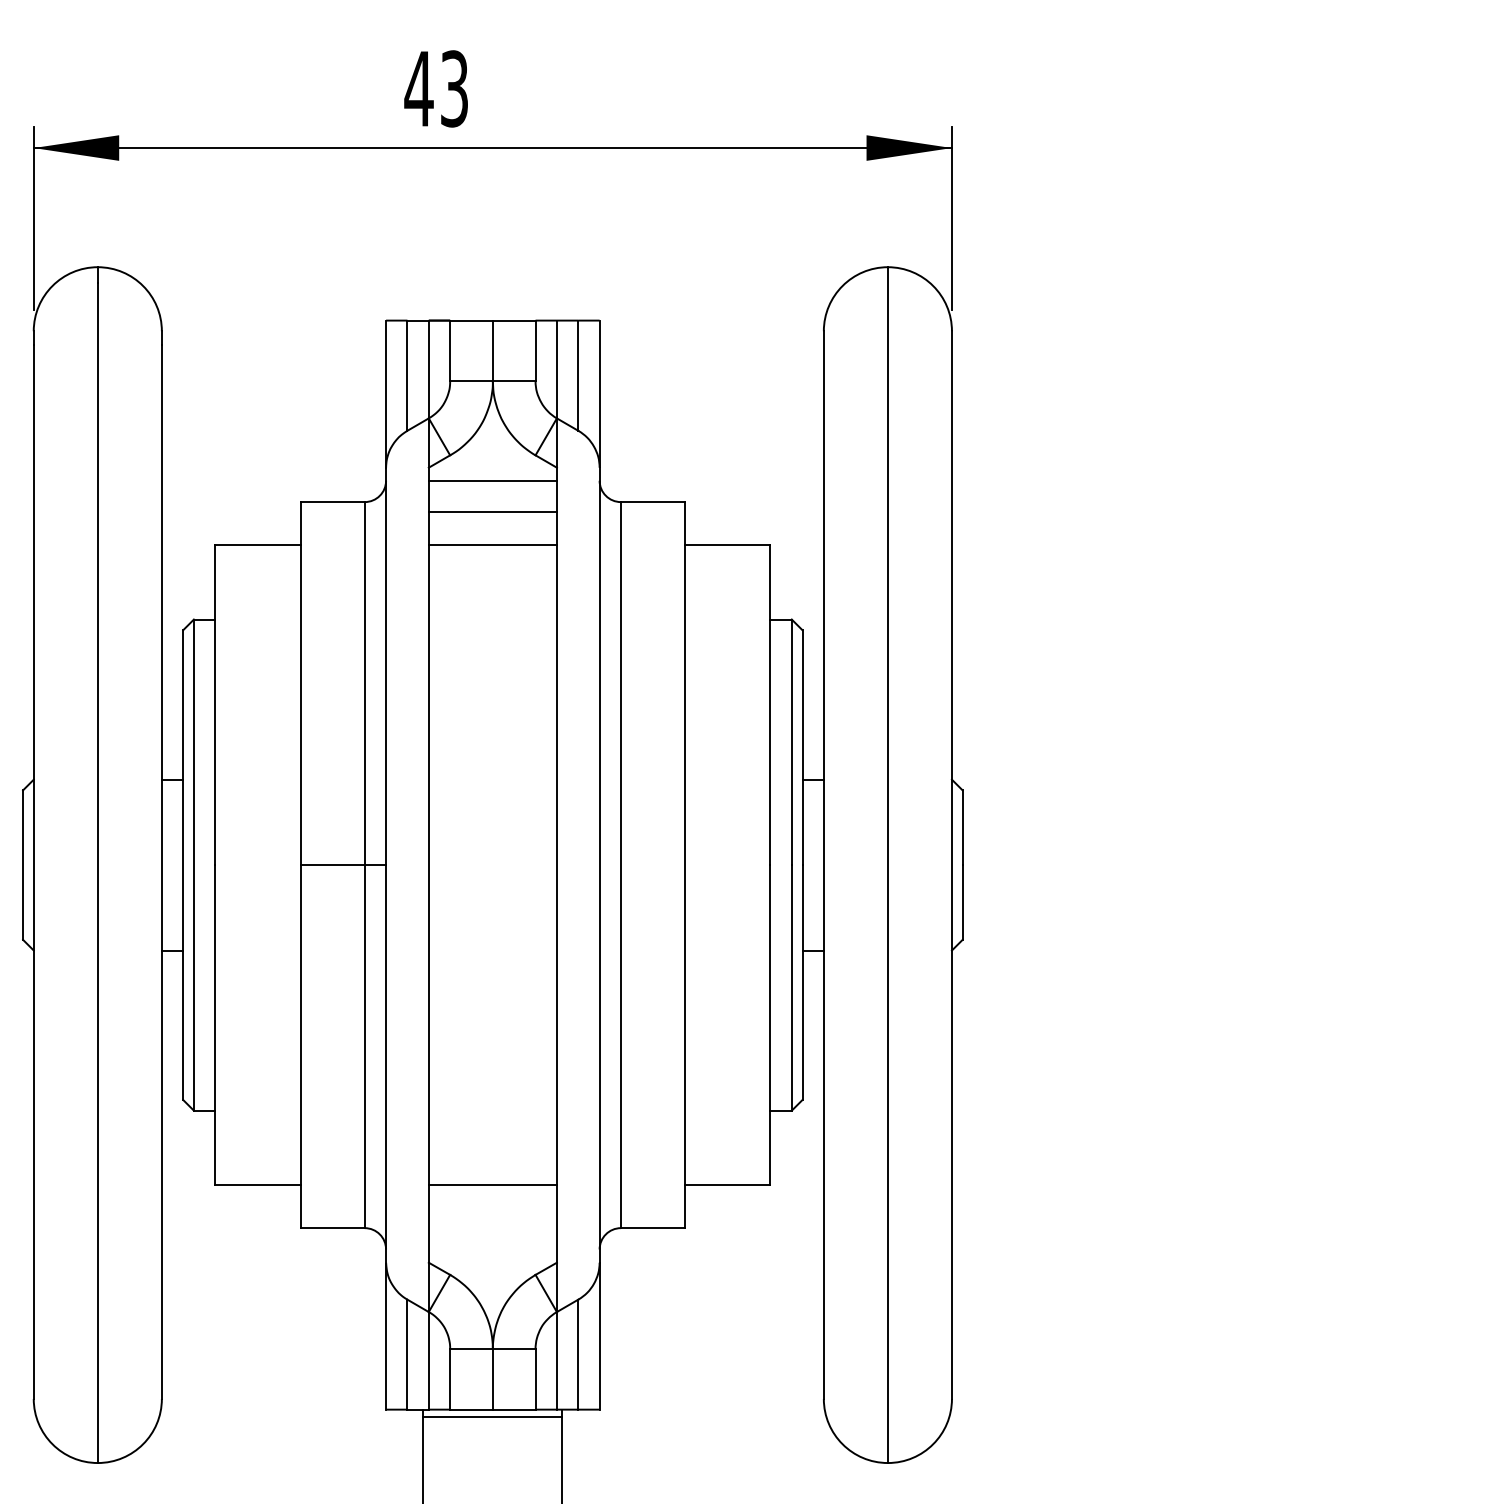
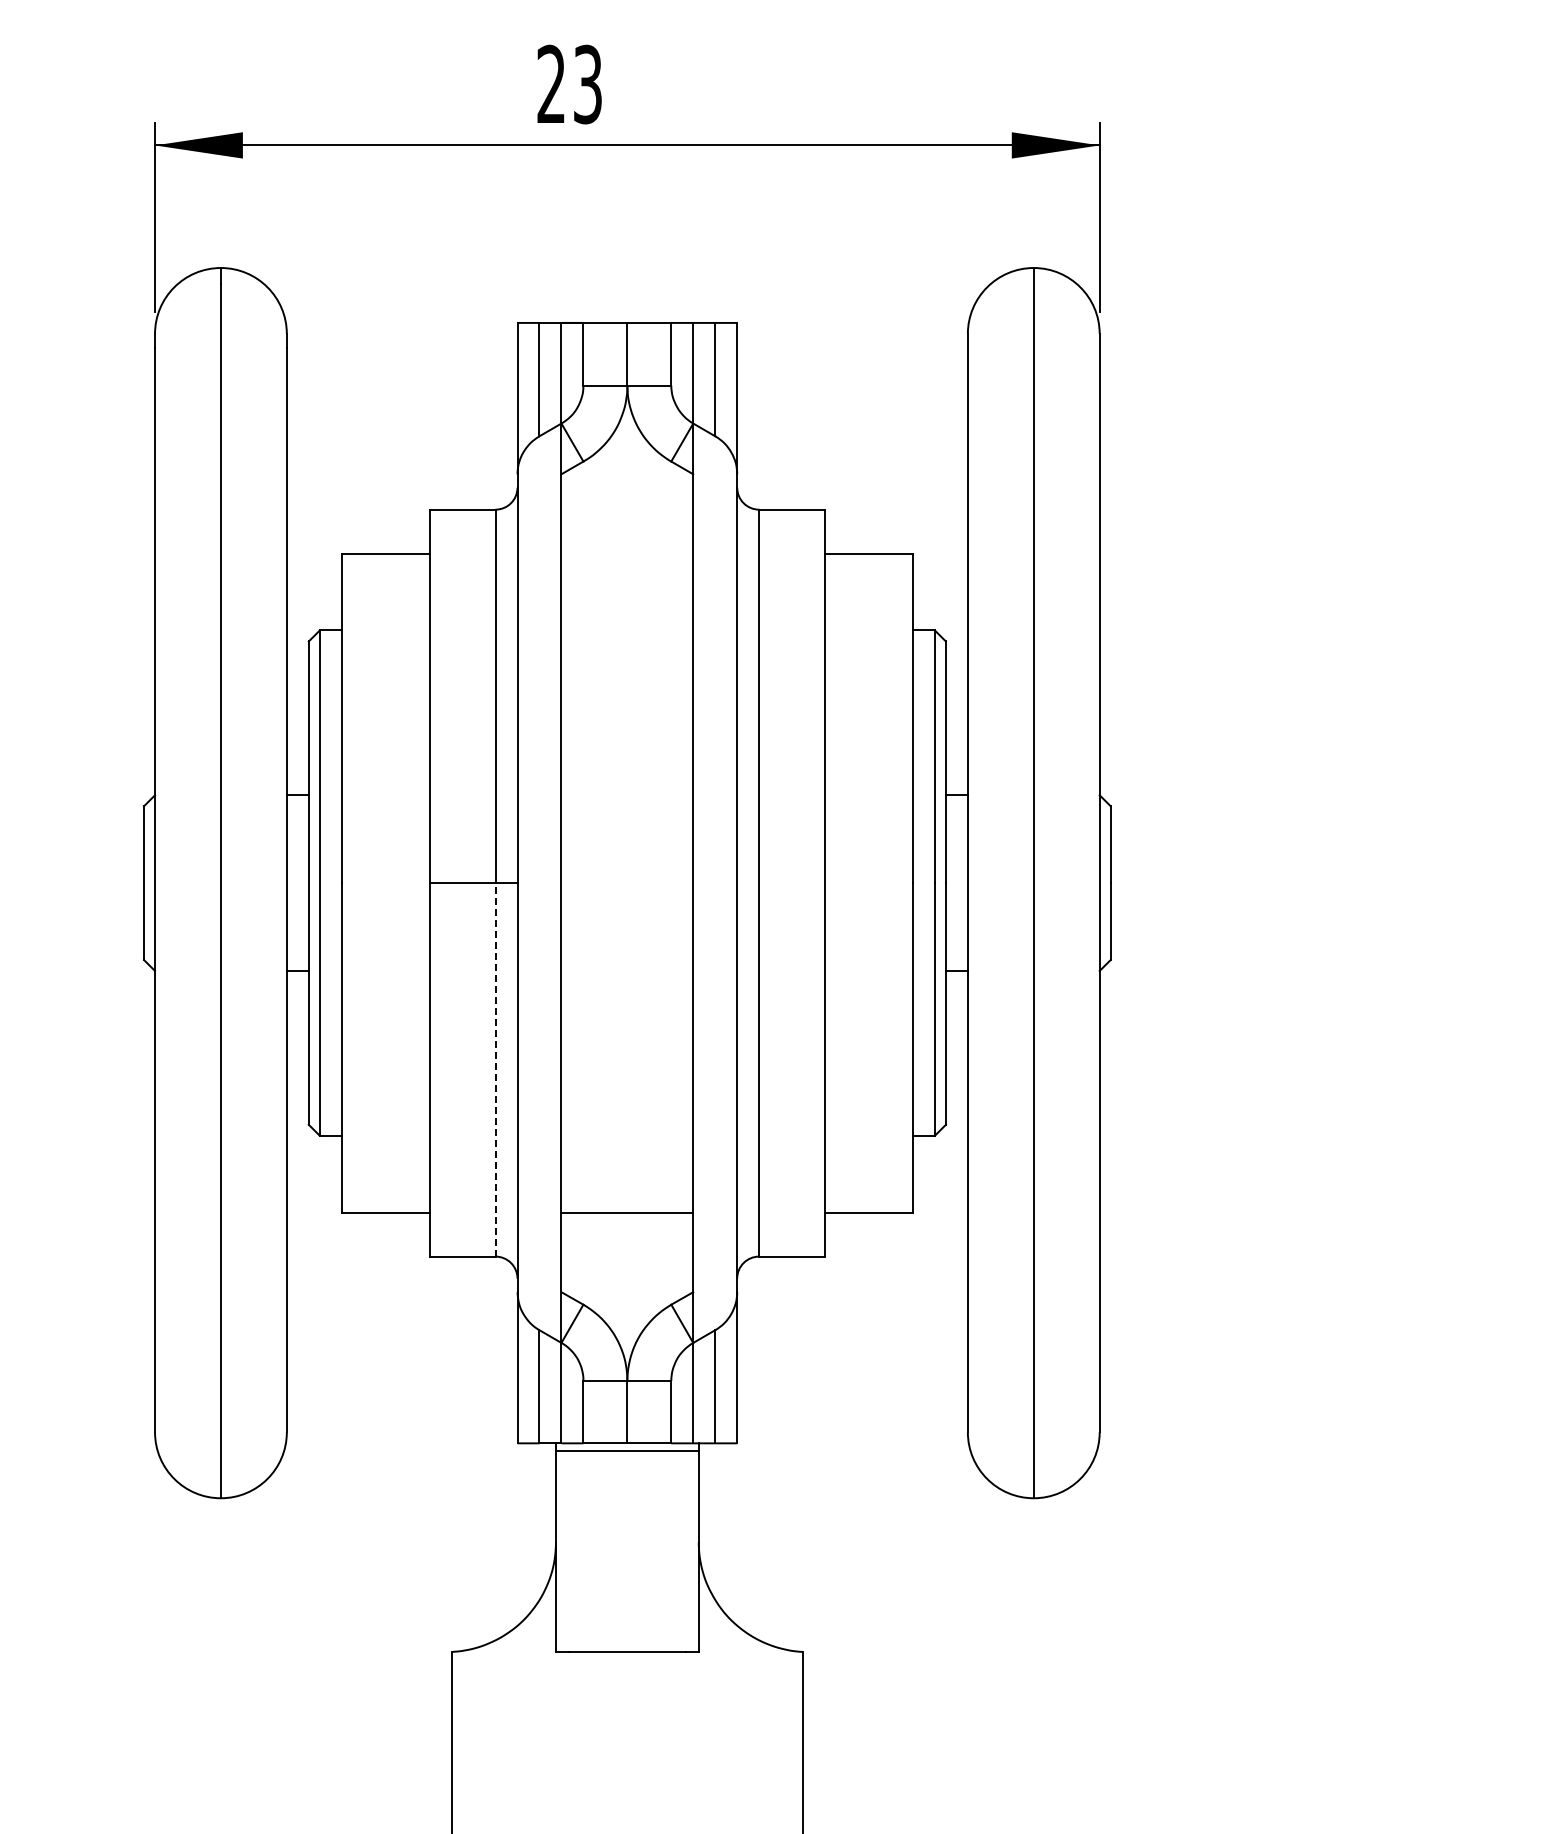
text: (419, 87) -> (551, 83), 43 -> 23
line: (492, 480) -> (627, 487), removed
line: (492, 511) -> (627, 519), removed
line: (492, 544) -> (627, 553), removed
line: (364, 1046) -> (495, 1069), solid -> dashed

